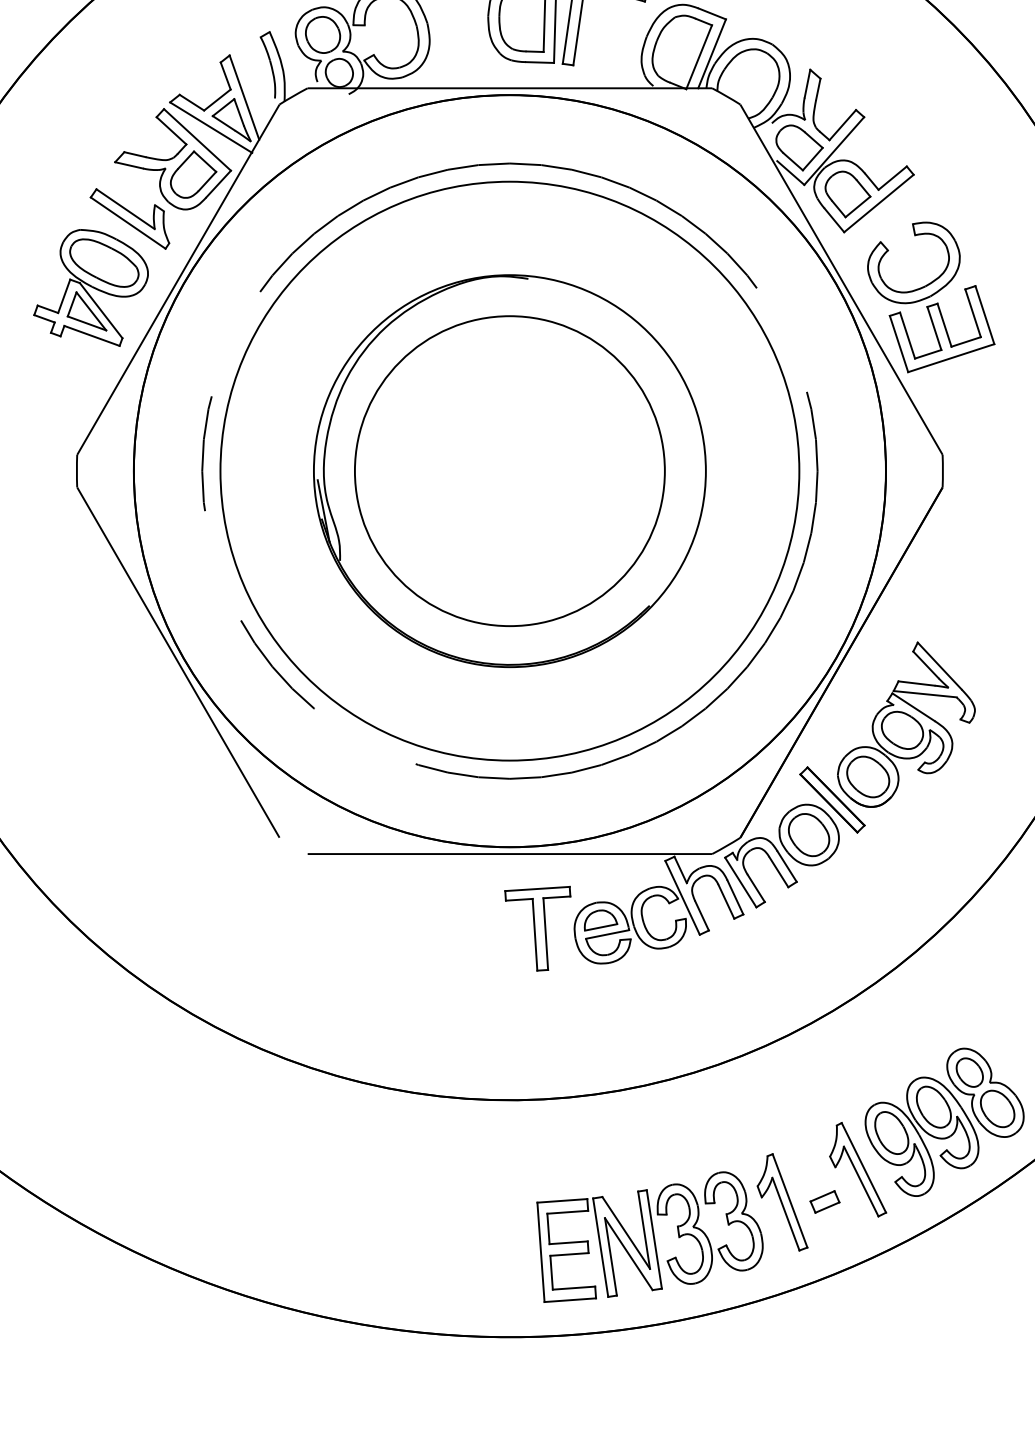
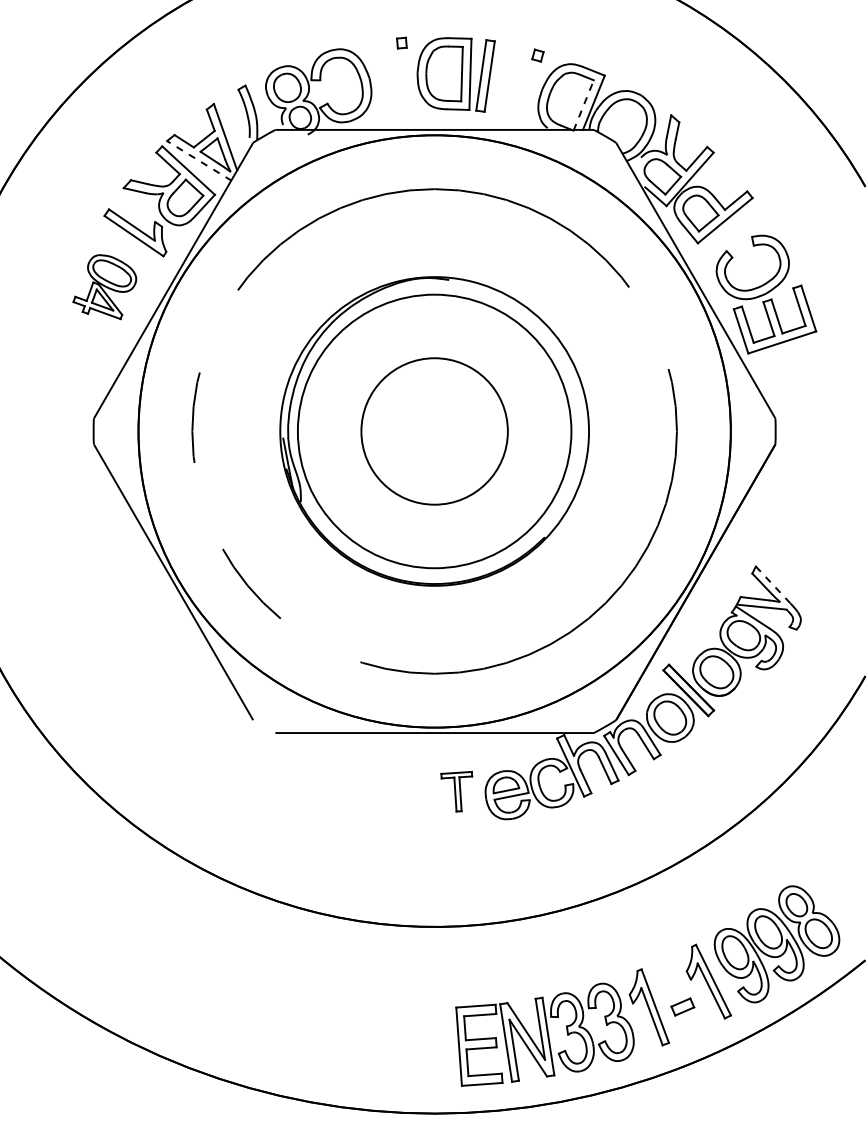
line: (698, 57) -> (583, 105), solid -> dashed
line: (211, 127) -> (199, 160), solid -> dashed
part: (90, 287) -> (104, 286), size x0.7
circle: (509, 471) -> (434, 431), size x0.6
circle: (509, 471) -> (434, 431), size x0.6
line: (940, 666) -> (773, 585), solid -> dashed
part: (537, 928) -> (456, 791), size x0.6

